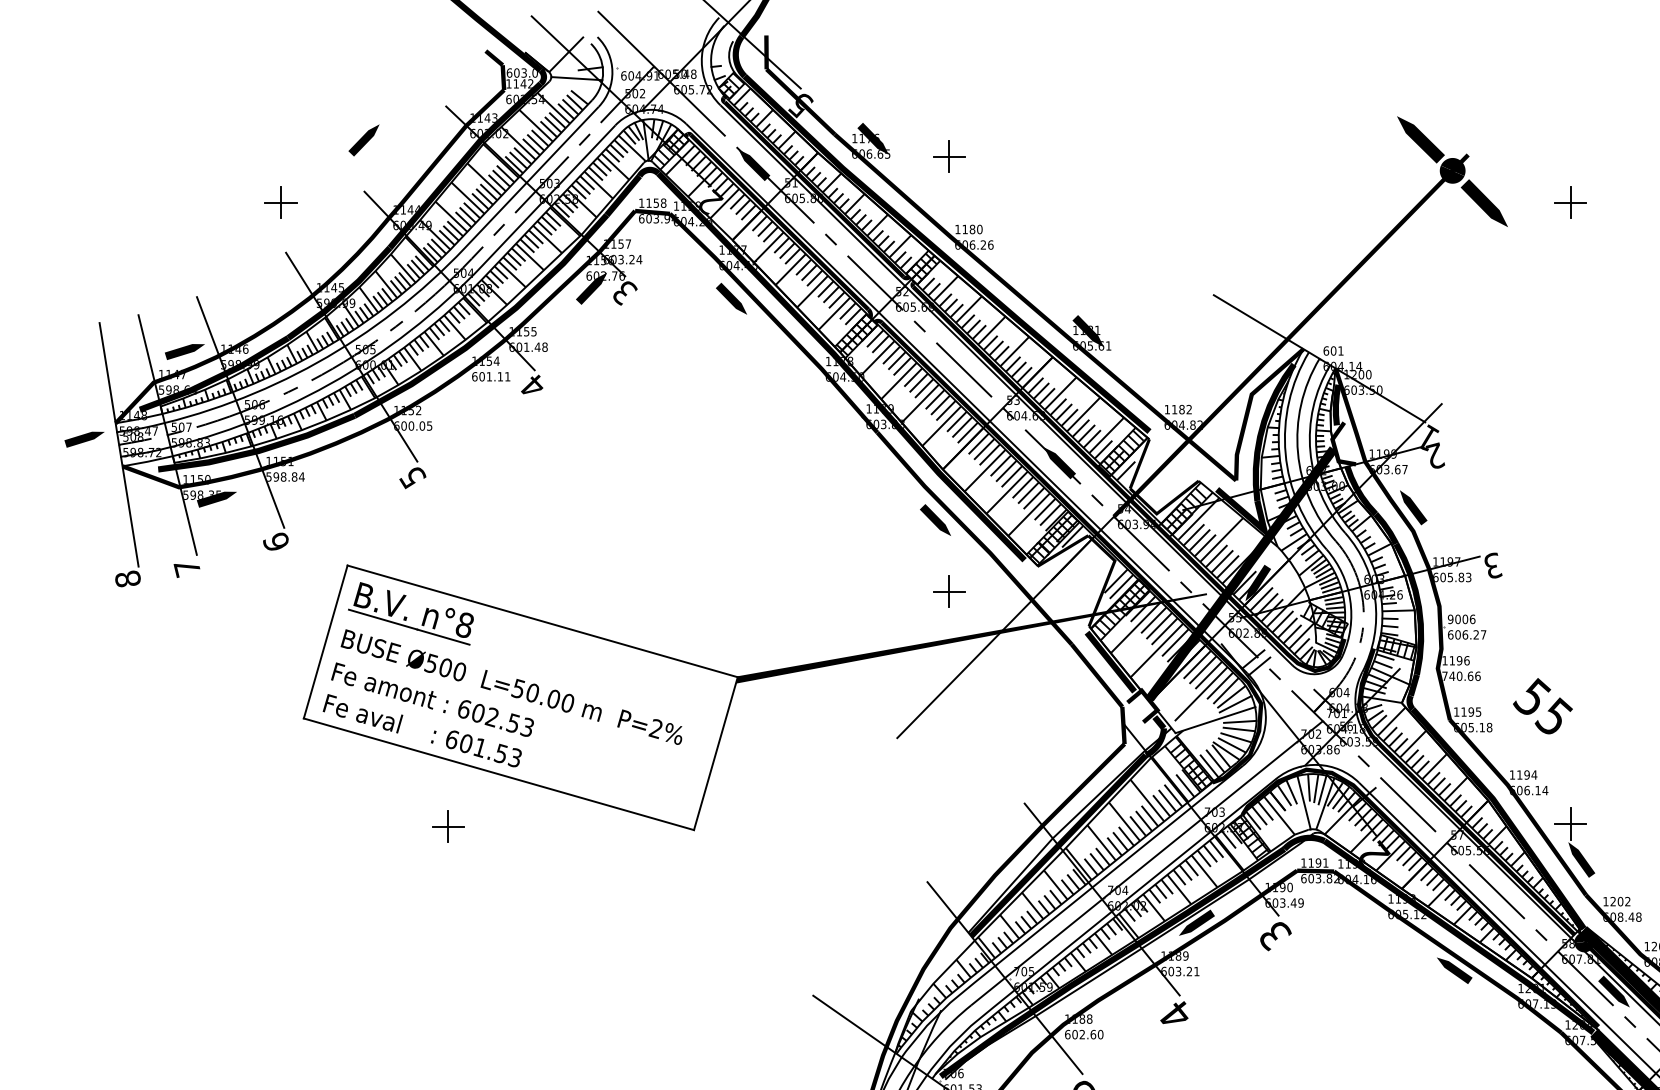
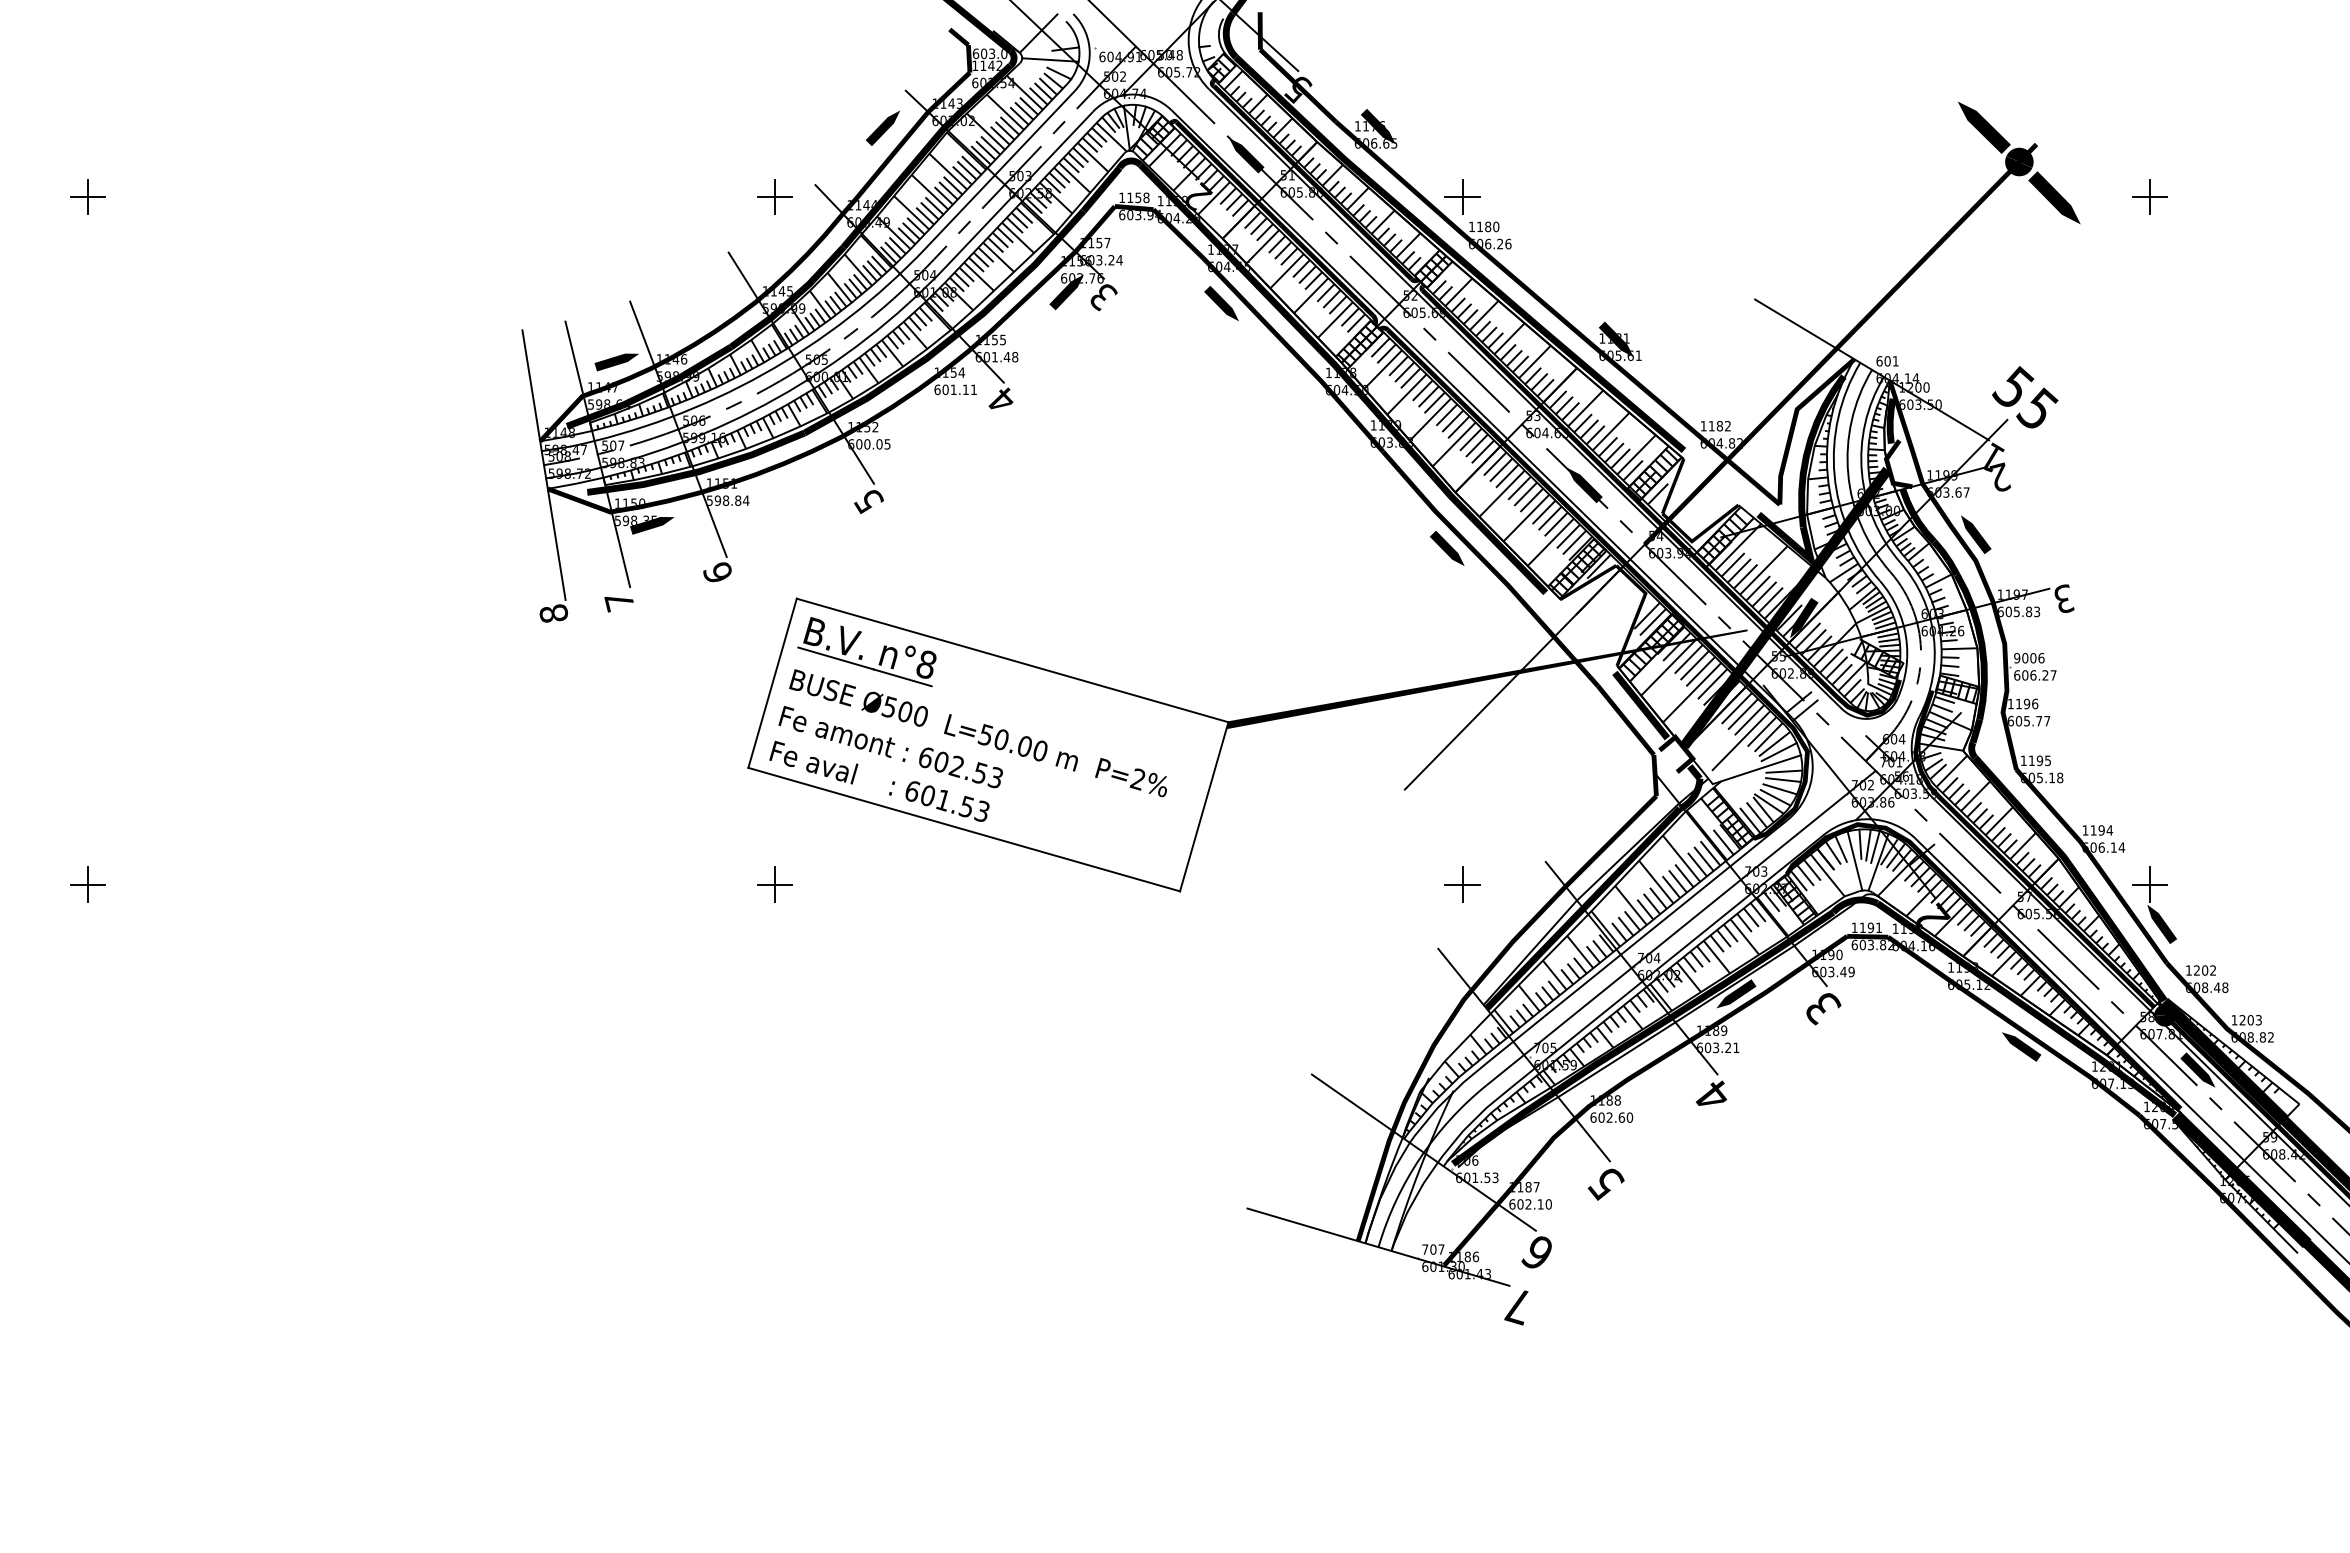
line: (585, 90) -> (1059, 73), added
line: (363, 140) -> (882, 128), moved
part: (949, 155) -> (1462, 196), moved
part: (280, 202) -> (774, 196), moved
line: (84, 439) -> (505, 459), removed
part: (949, 591) -> (1462, 884), moved
text: (1460, 675) -> (2028, 720), 740.66 -> 605.77
text: (1543, 706) -> (2025, 397), moved
part: (447, 826) -> (774, 884), moved

